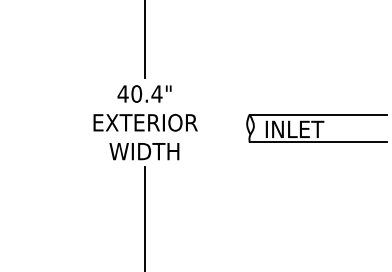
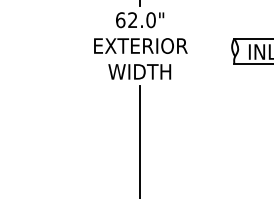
text: (139, 93) -> (135, 19), 40.4" -> 62.0"

